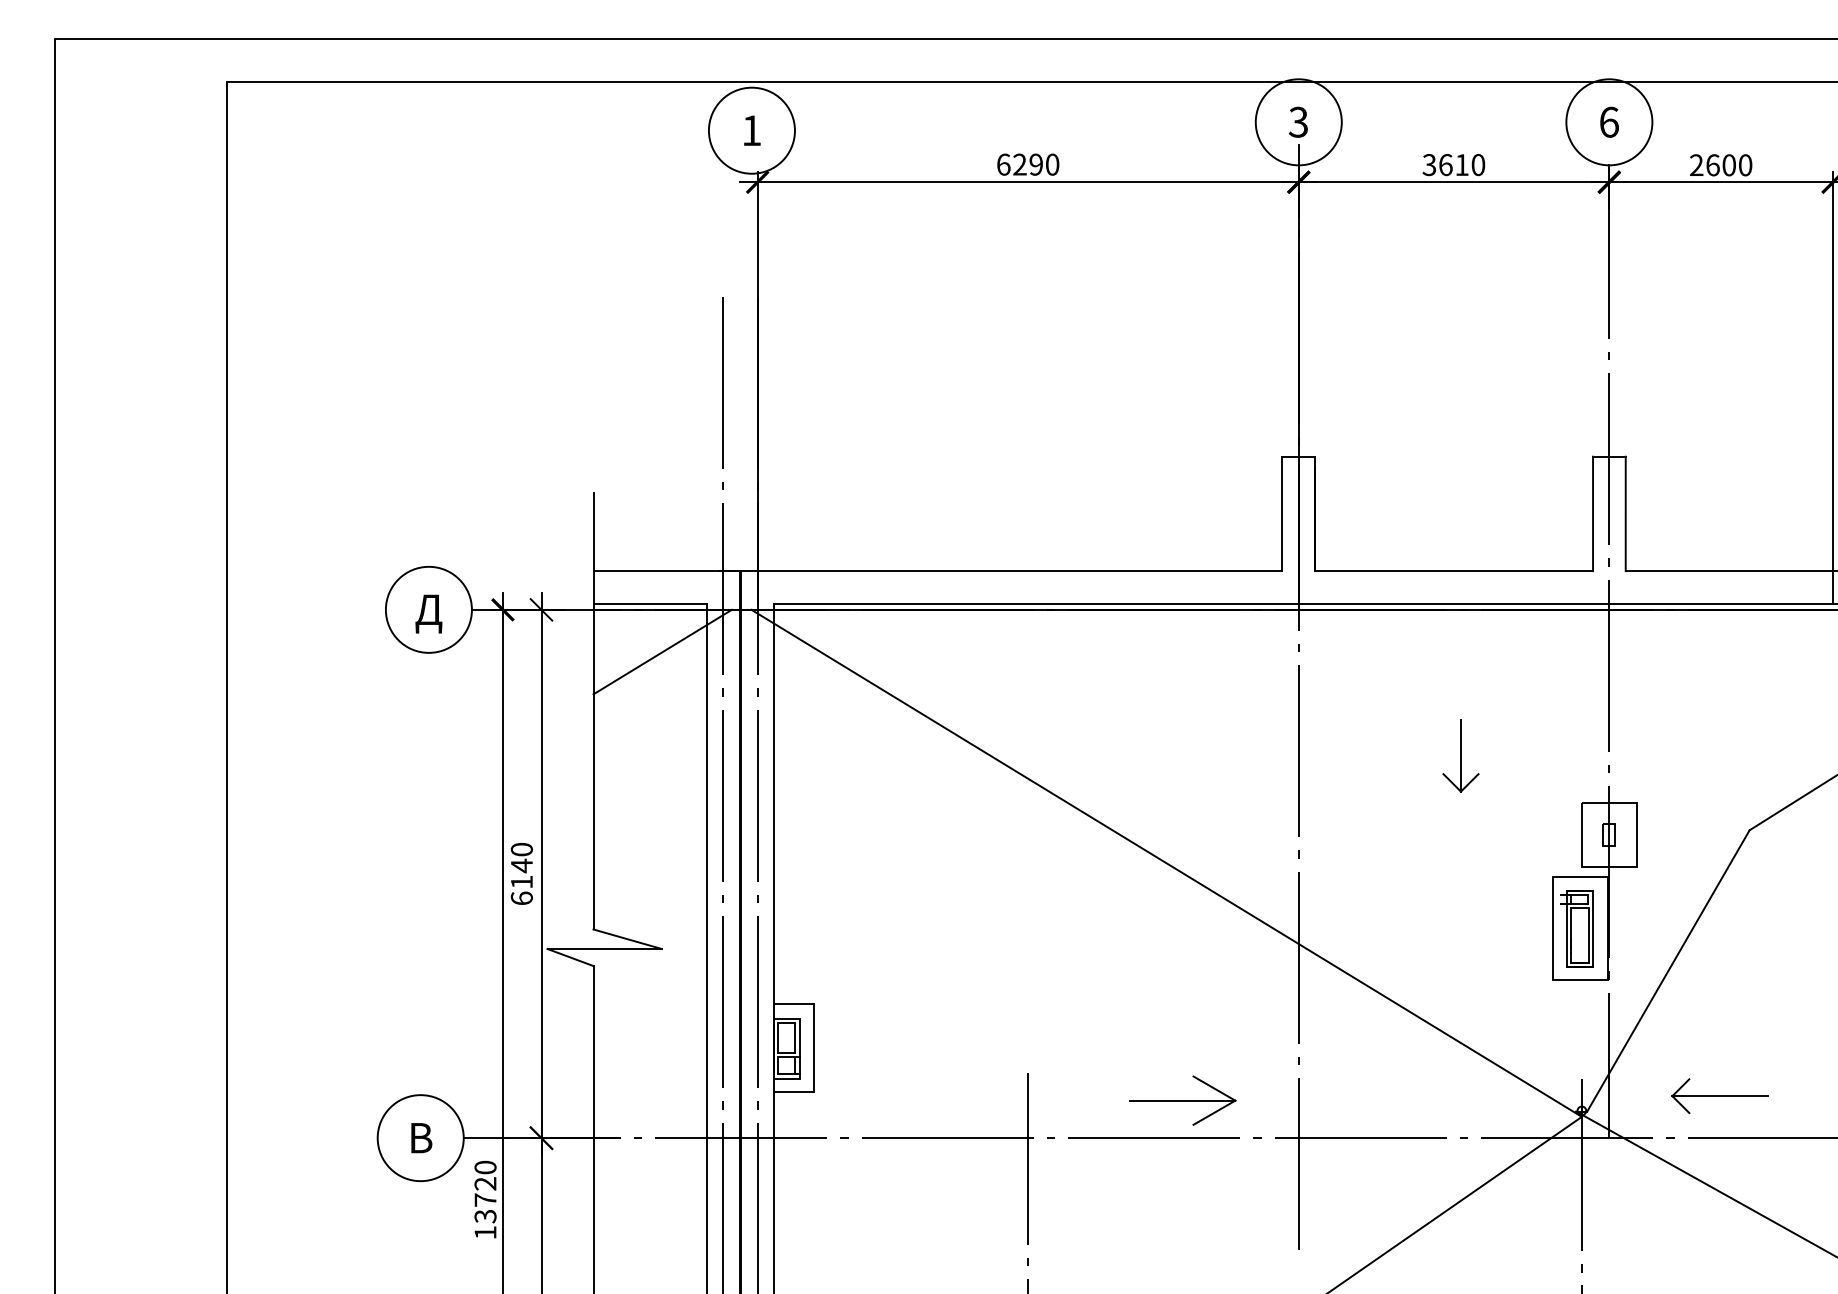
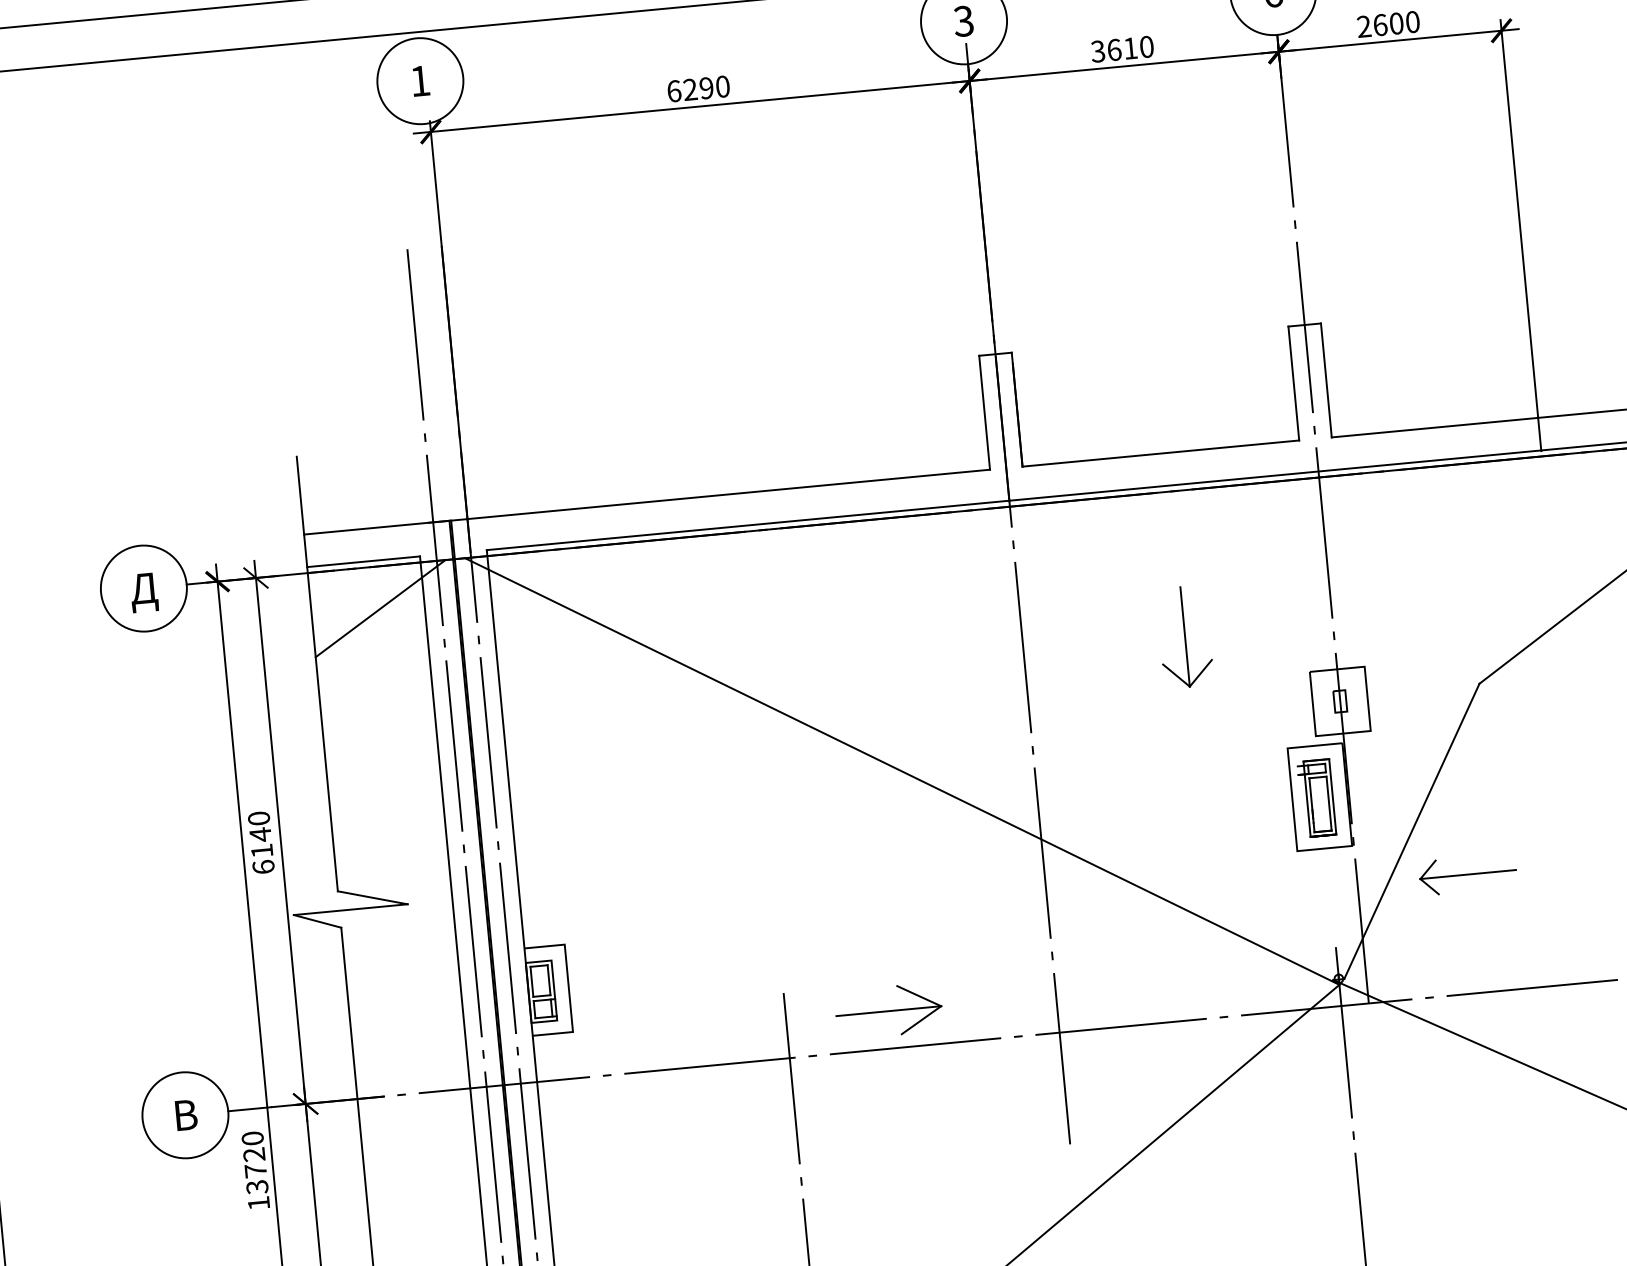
part: (1460, 755) -> (1184, 636), size x1.4
part: (1719, 1096) -> (1467, 874), moved
part: (1182, 1100) -> (888, 1011), moved

